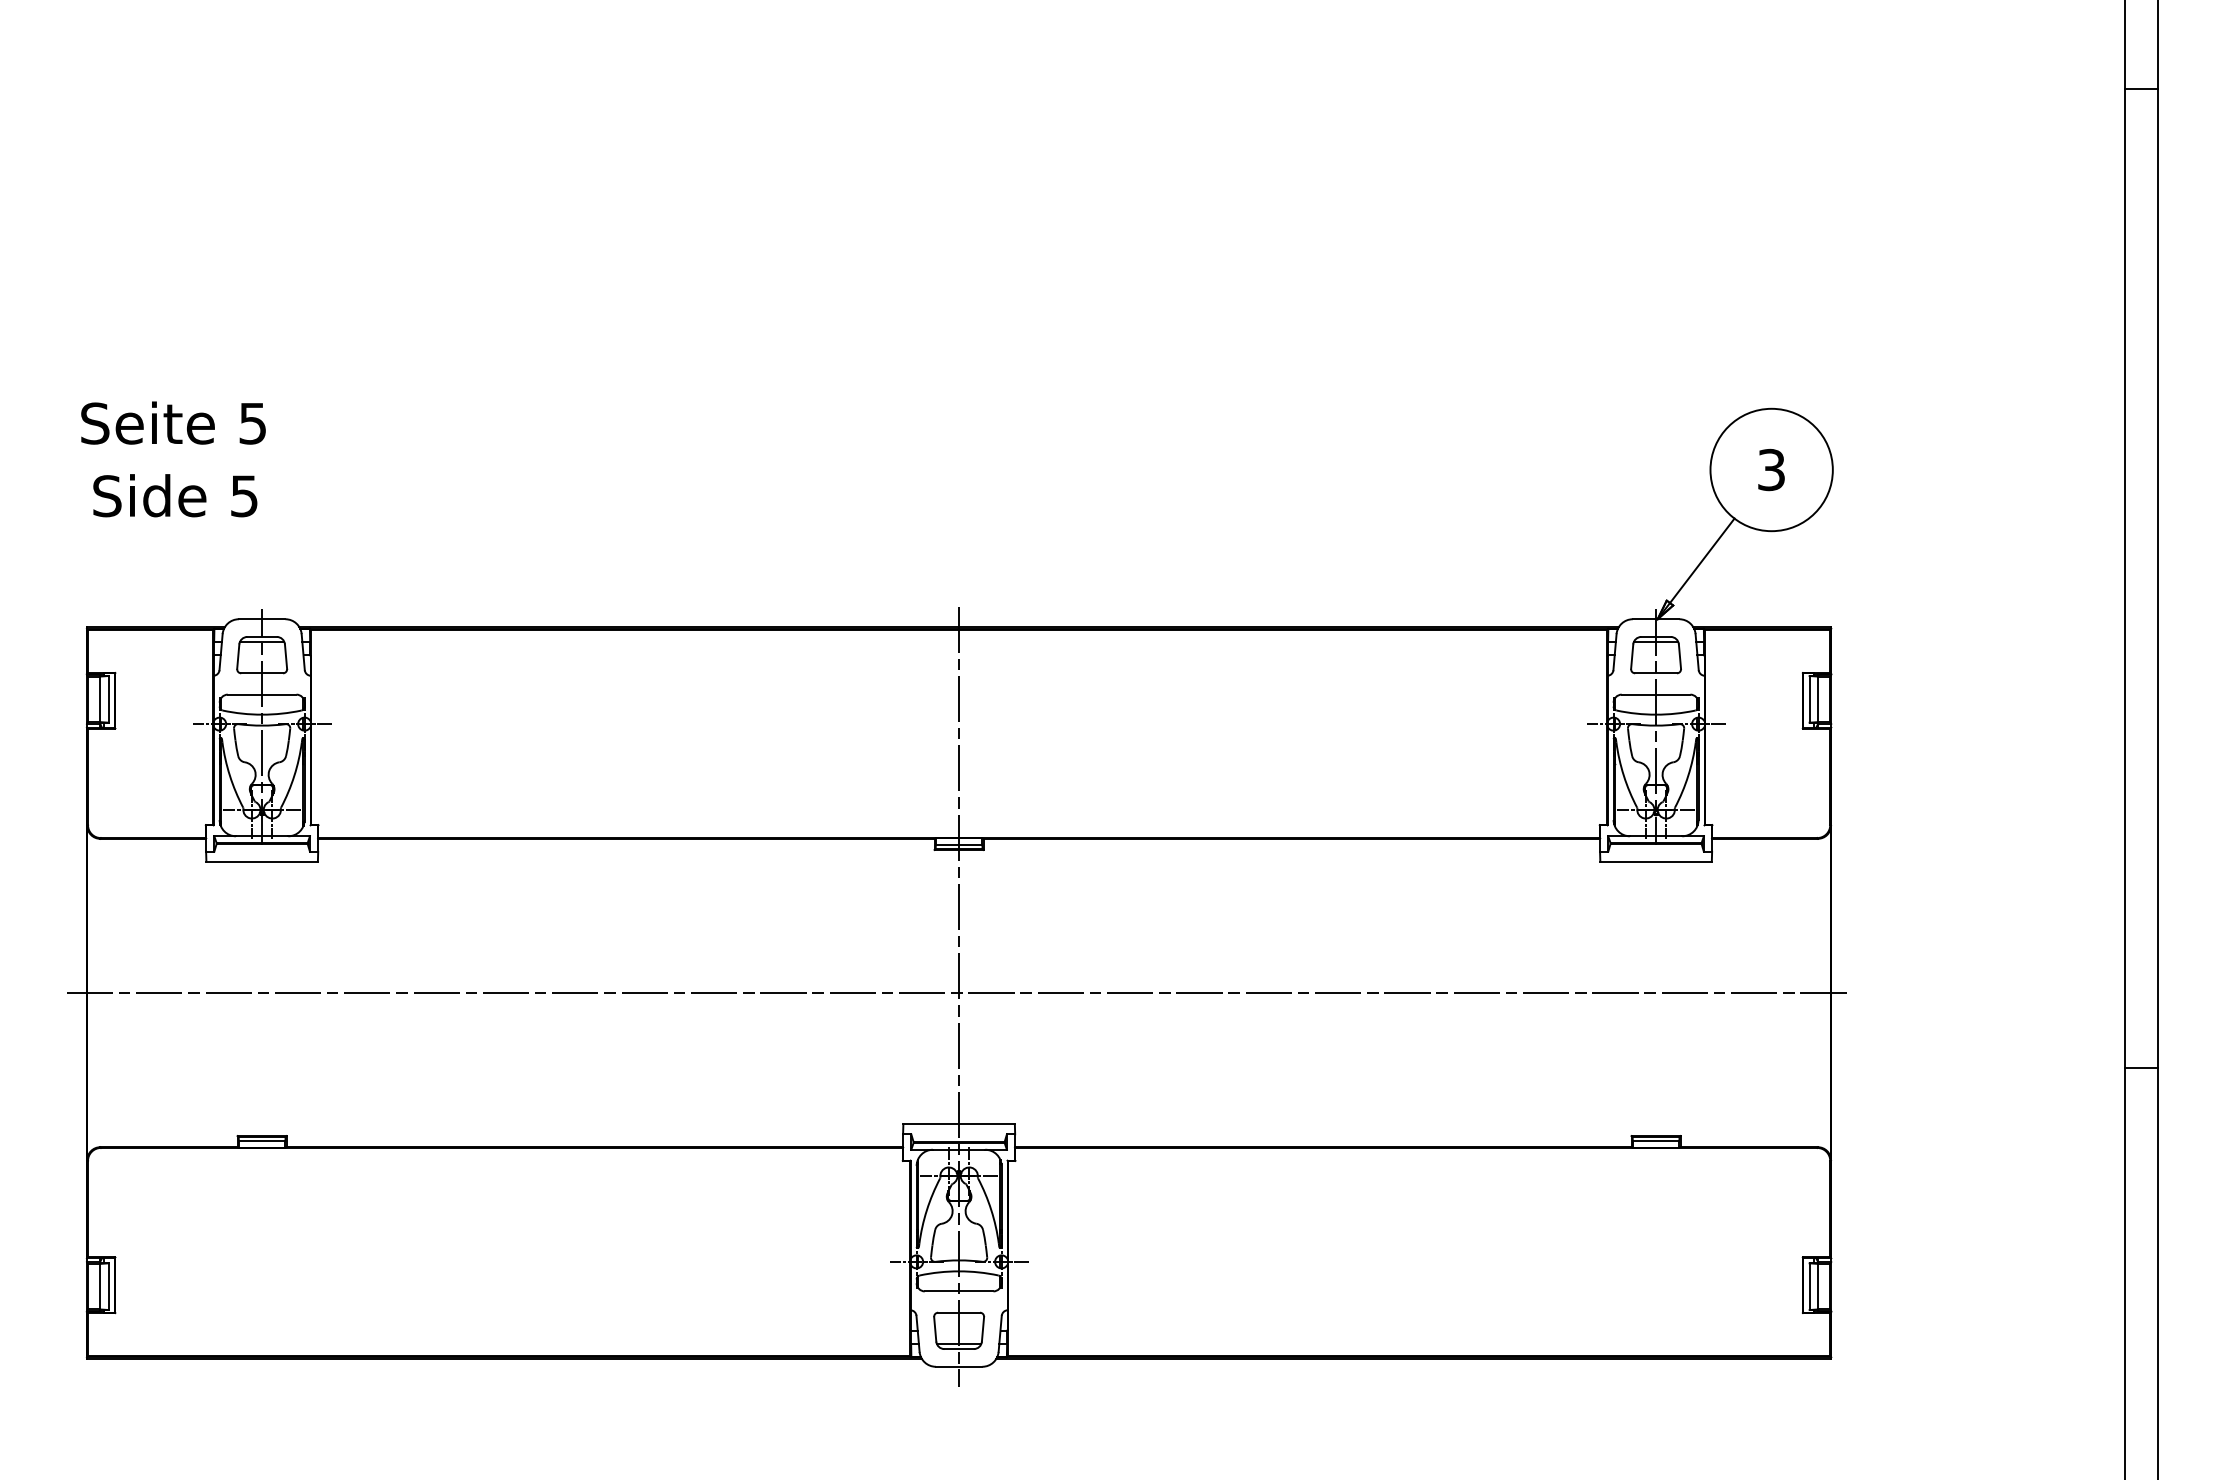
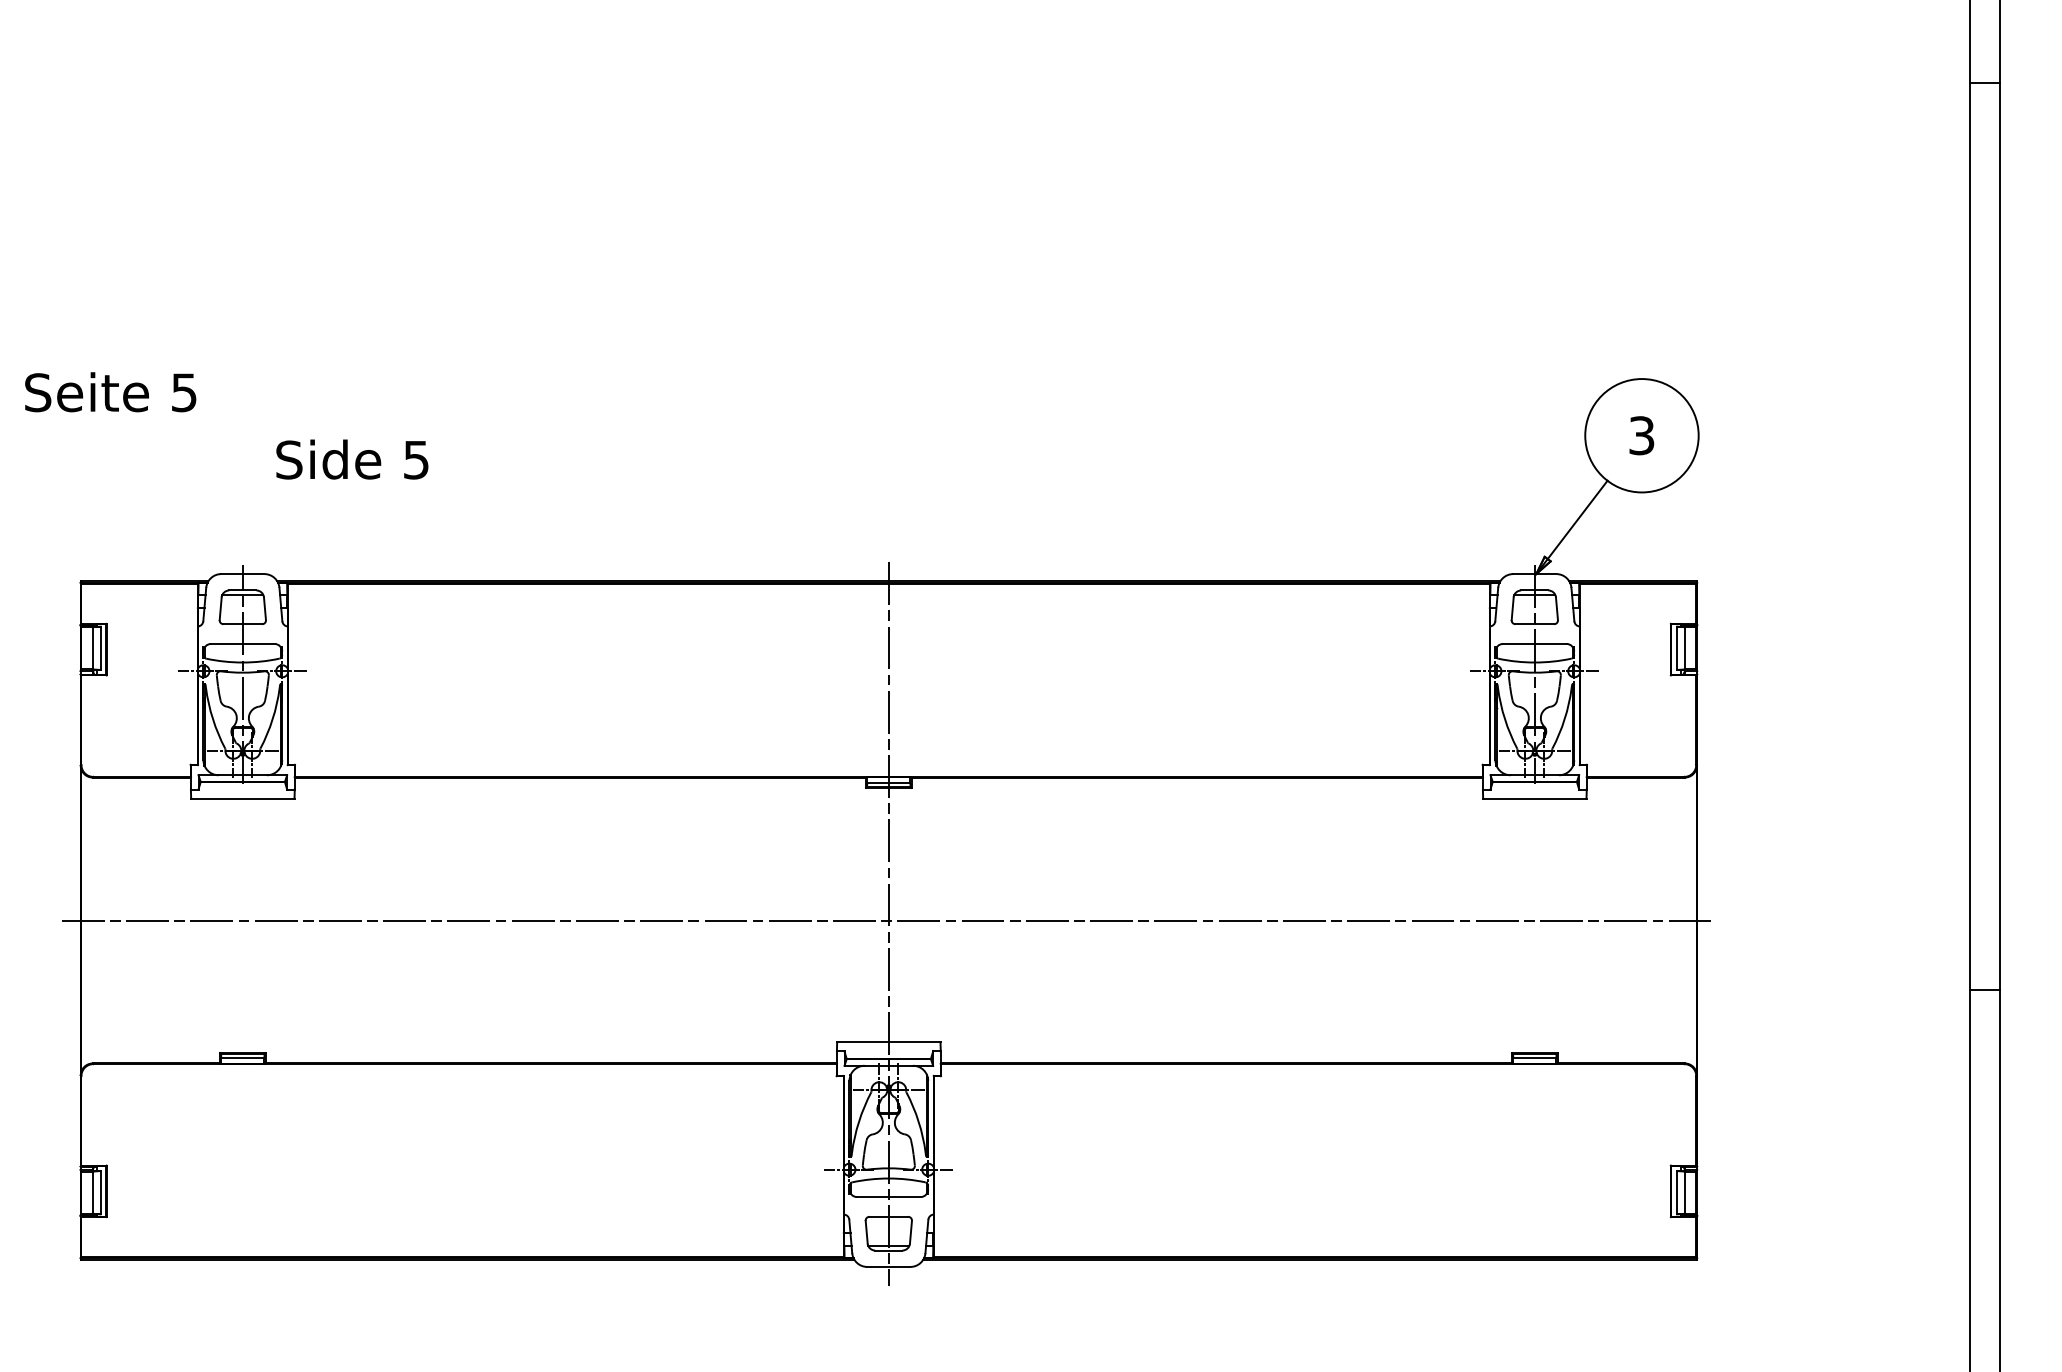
text: (173, 423) -> (110, 392), moved
text: (175, 495) -> (352, 459), moved

